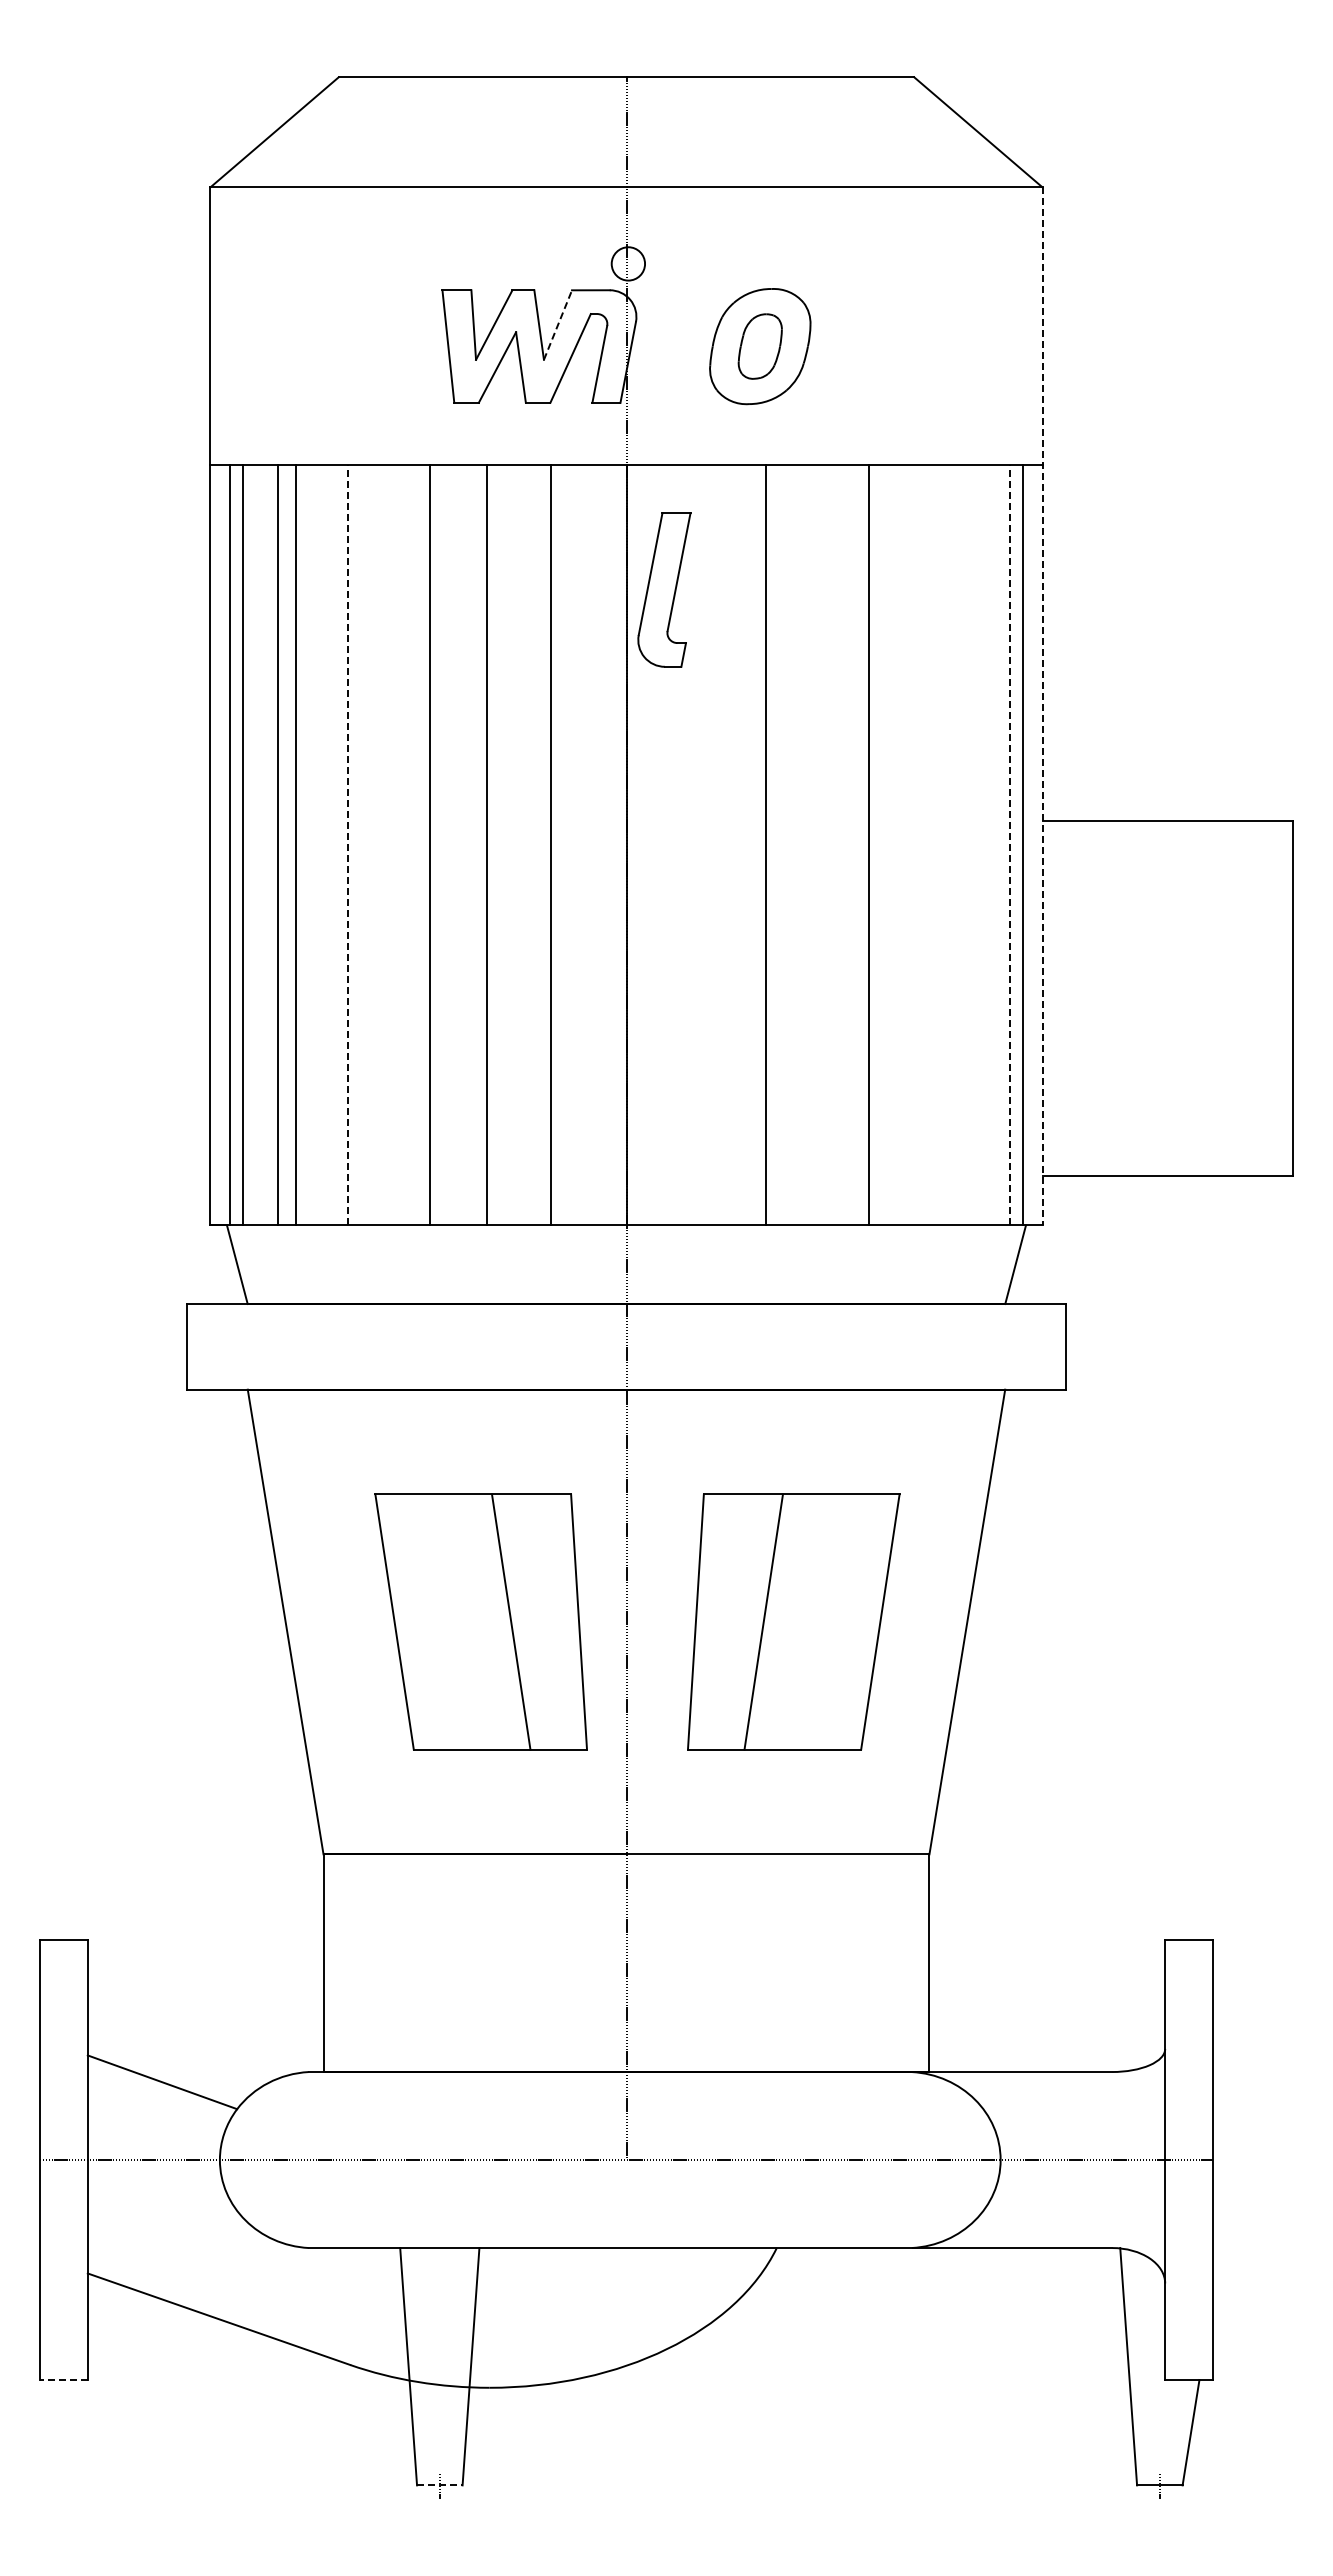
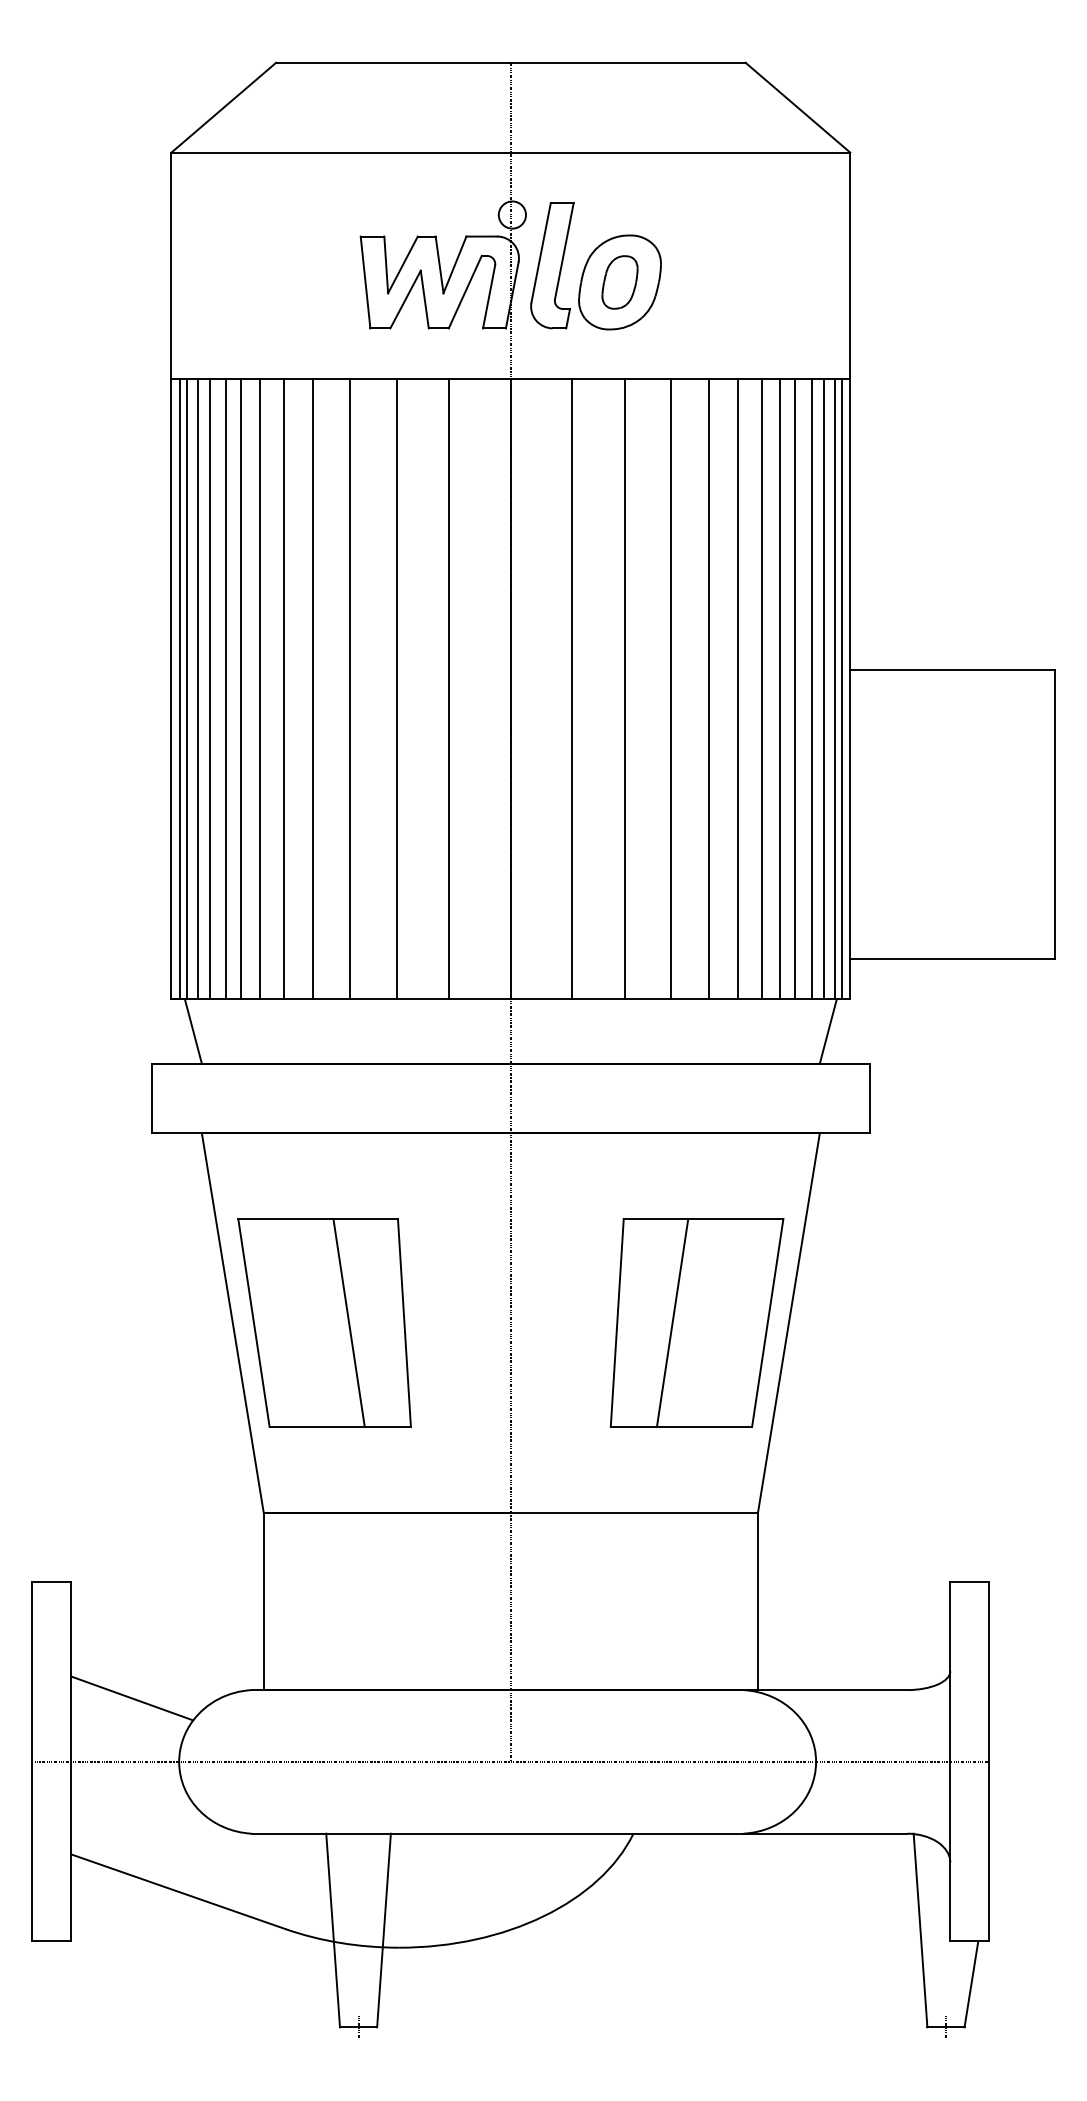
line: (558, 324) -> (455, 264), dashed -> solid
part: (664, 589) -> (552, 265), moved
line: (1042, 706) -> (850, 576), dashed -> solid
line: (221, 844) -> (180, 688), added
line: (257, 844) -> (209, 688), added
line: (319, 844) -> (260, 688), added
line: (348, 844) -> (284, 688), dashed -> solid
line: (383, 844) -> (312, 688), added
line: (701, 844) -> (572, 688), added
line: (823, 844) -> (671, 688), added
line: (904, 844) -> (737, 688), added
line: (933, 844) -> (761, 688), added
line: (956, 844) -> (780, 688), added
line: (975, 844) -> (795, 688), added
line: (995, 844) -> (811, 688), added
line: (1009, 844) -> (823, 688), dashed -> solid
line: (1031, 844) -> (841, 688), added
part: (480, 1621) -> (324, 1322), moved
part: (793, 1621) -> (696, 1322), moved
line: (63, 2380) -> (51, 1941), dashed -> solid
line: (439, 2485) -> (358, 2027), dashed -> solid

